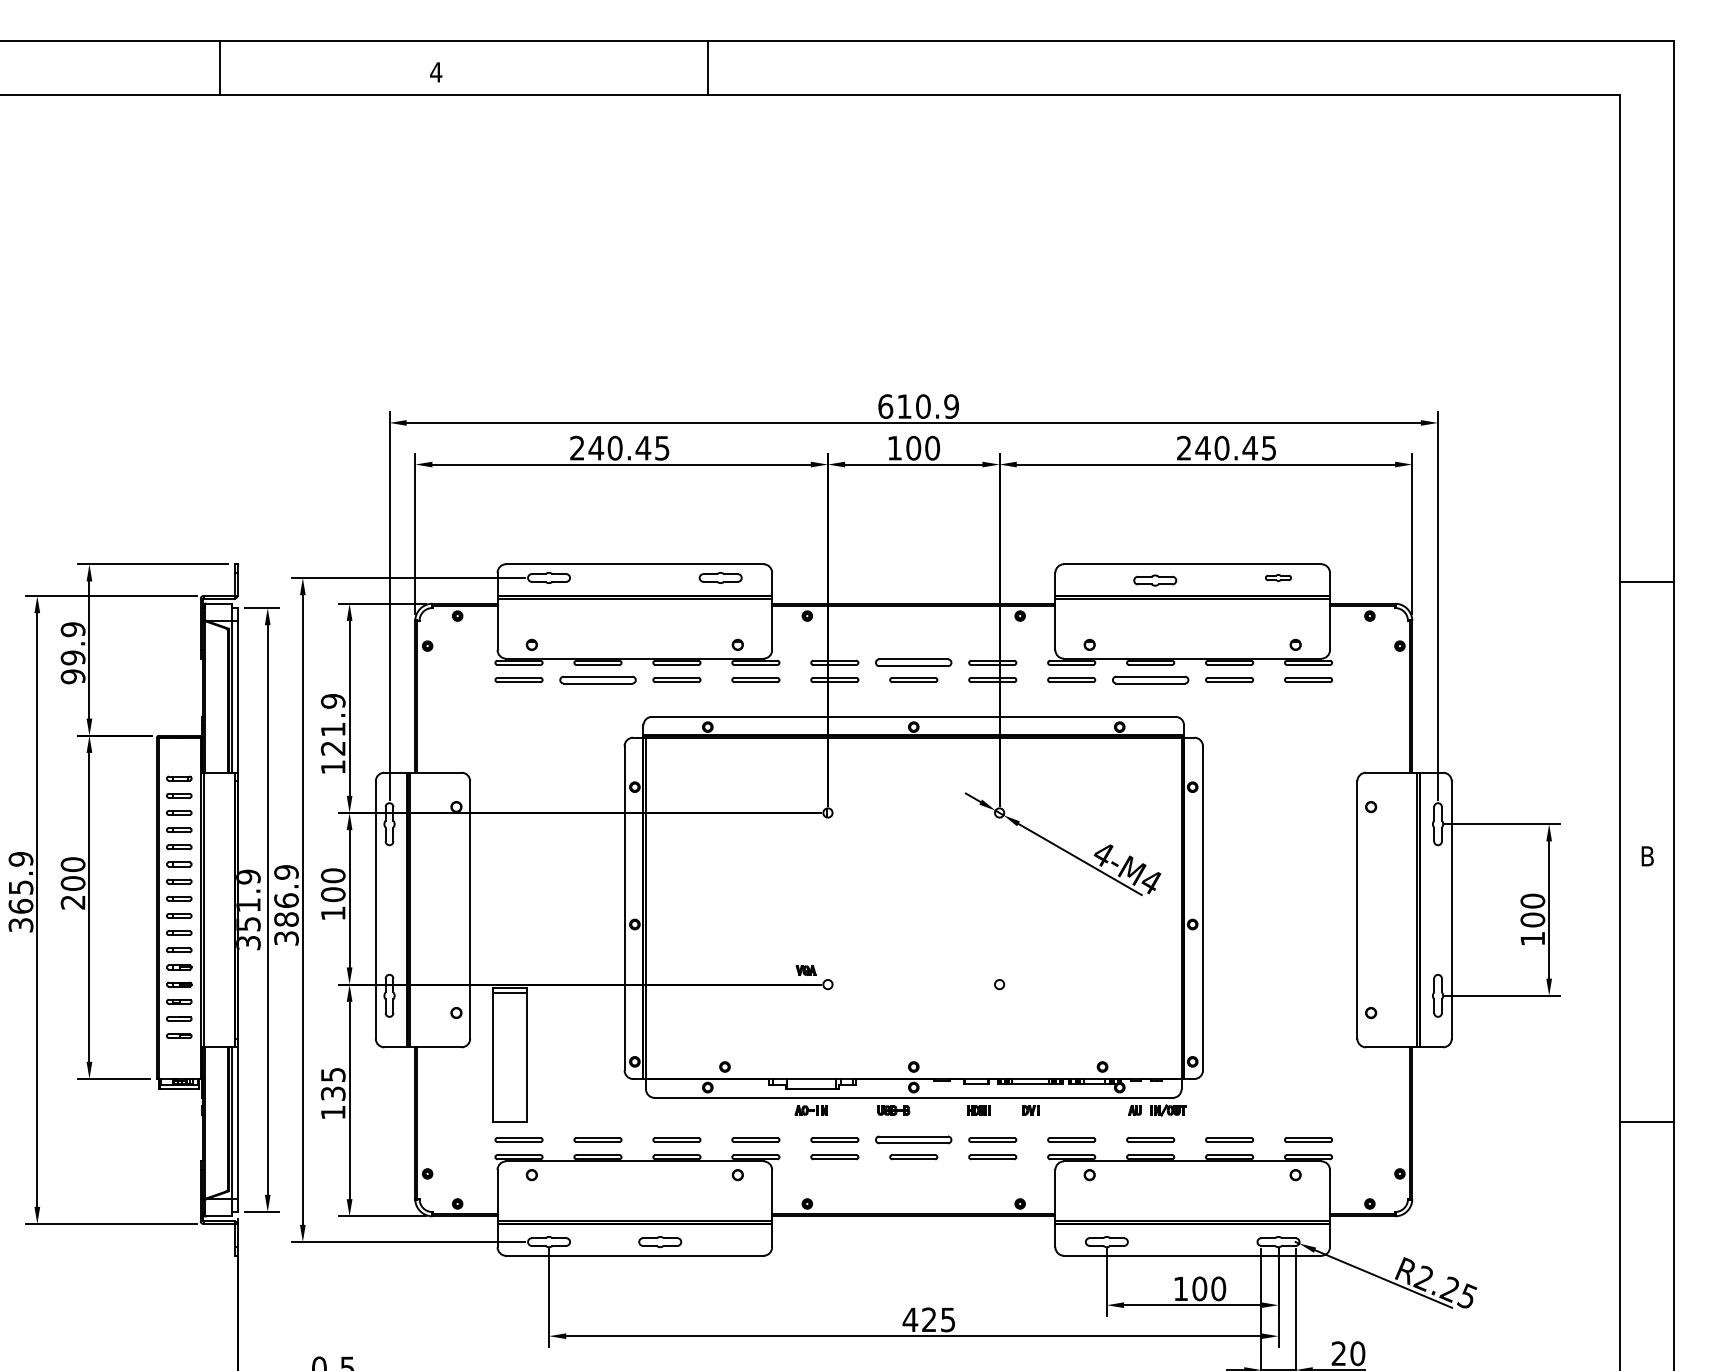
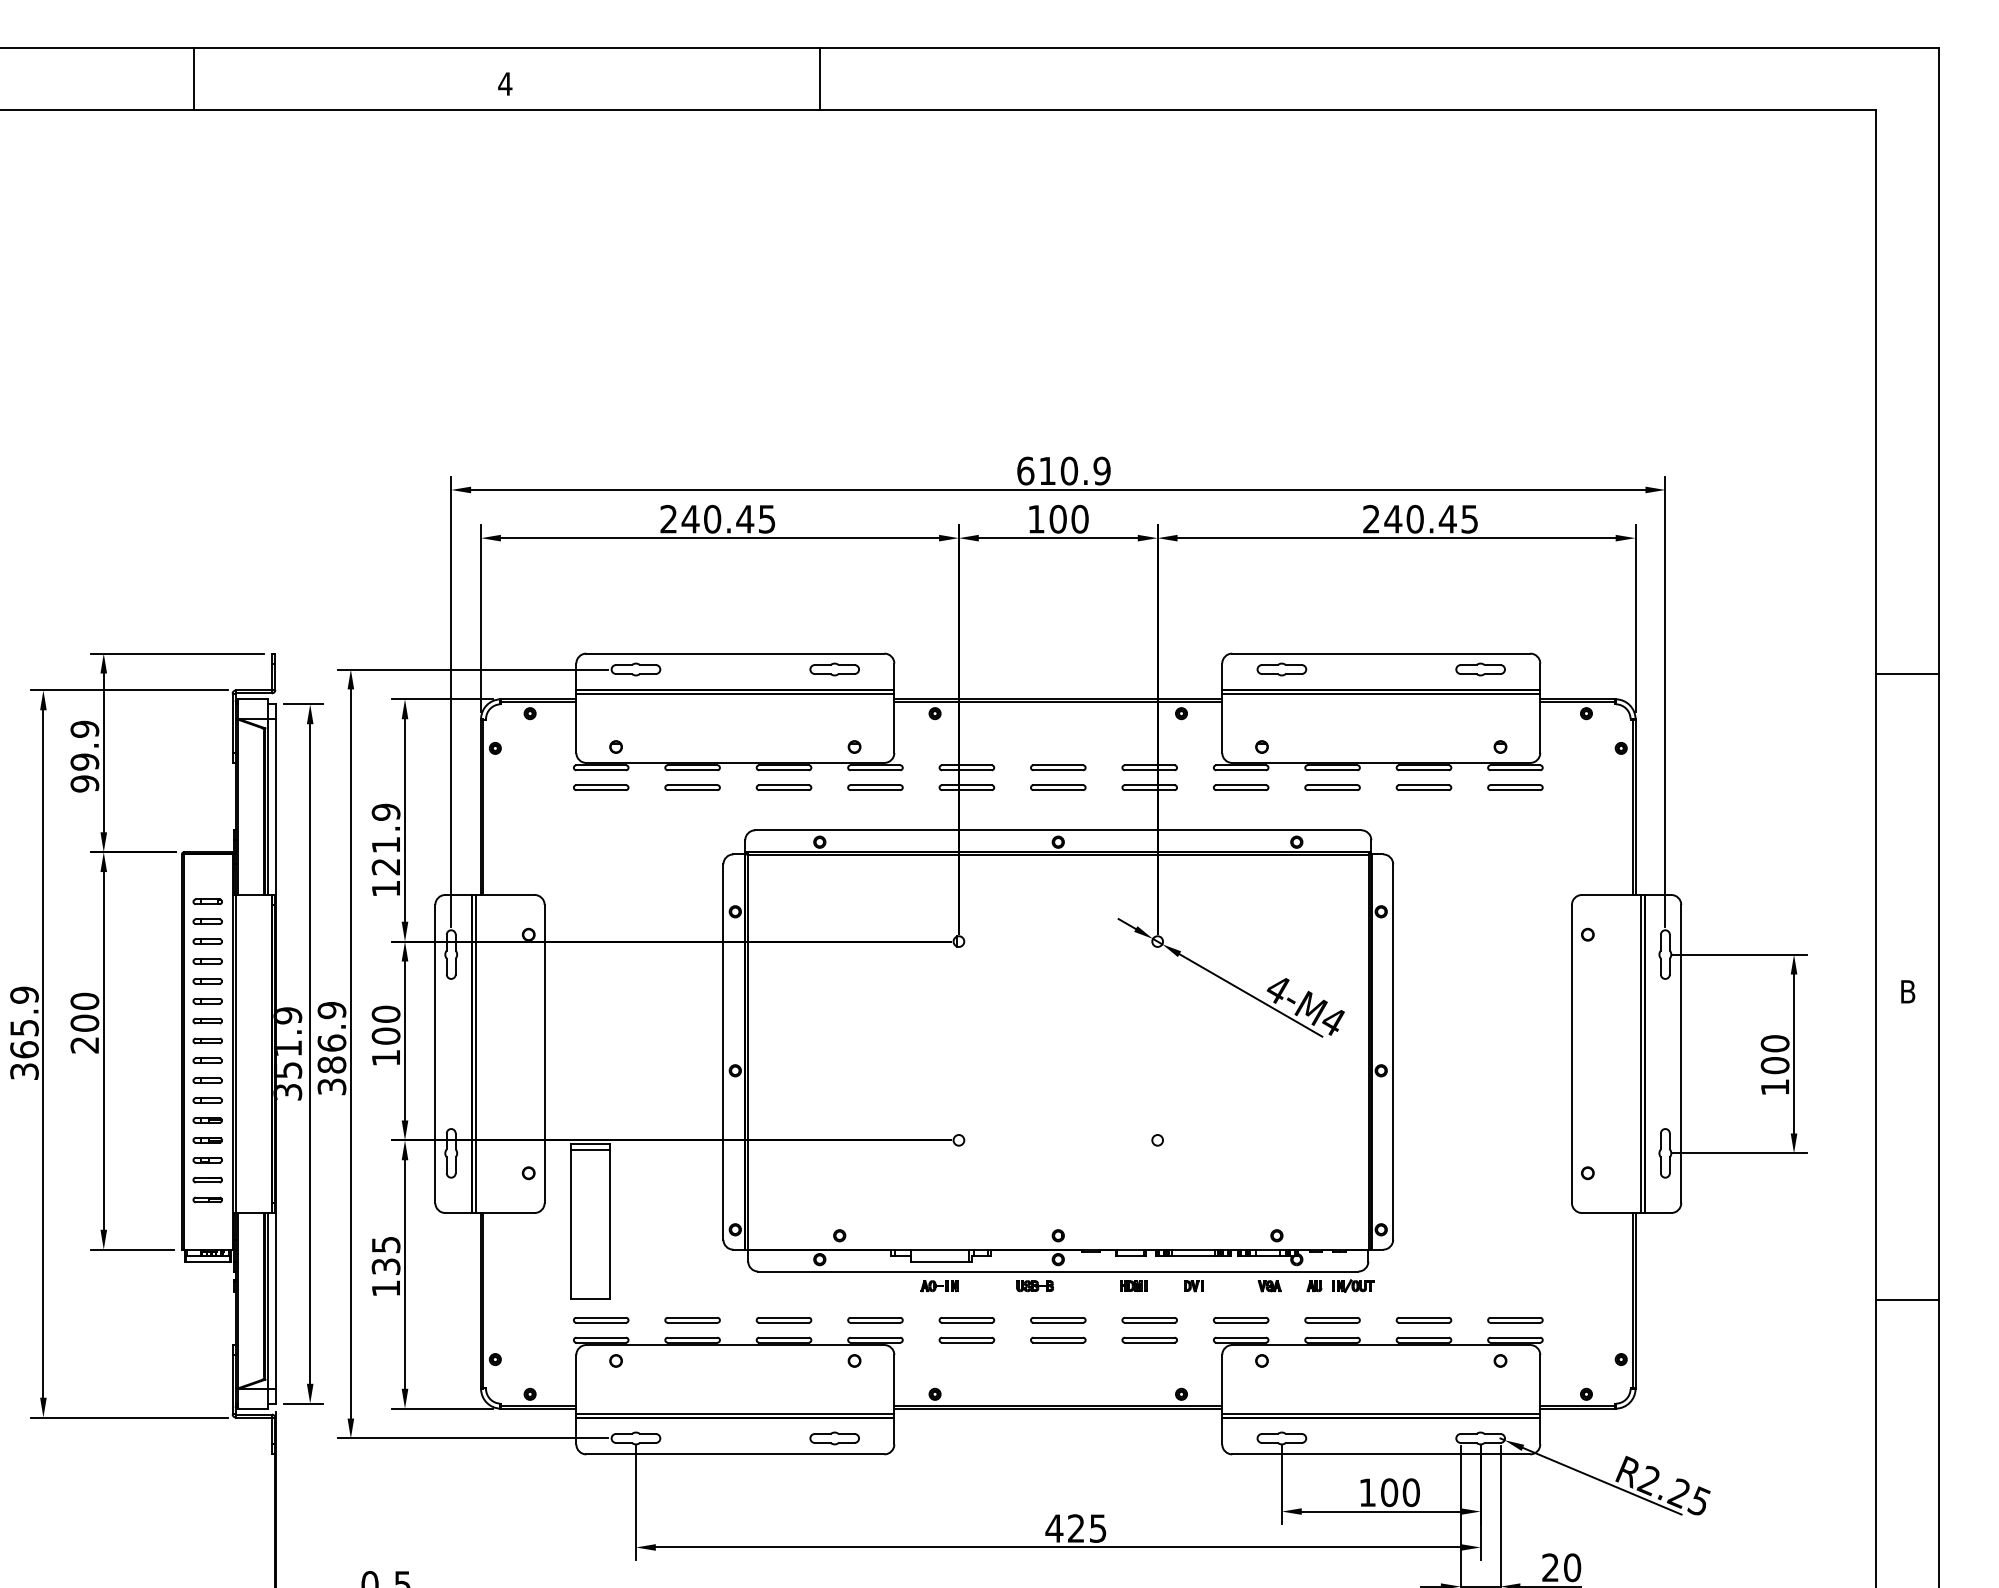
line: (220, 67) -> (194, 78), moved
part: (1278, 577) -> (1480, 669), size x1.67
part: (1154, 580) -> (1281, 669), moved
part: (913, 662) -> (1058, 767), size x0.62
part: (597, 679) -> (692, 787), size x0.62
part: (1150, 679) -> (1332, 787), size x0.62
part: (806, 970) -> (1269, 1286), moved
part: (913, 1140) -> (1058, 1320), size x0.62
part: (660, 1242) -> (834, 1438), moved

